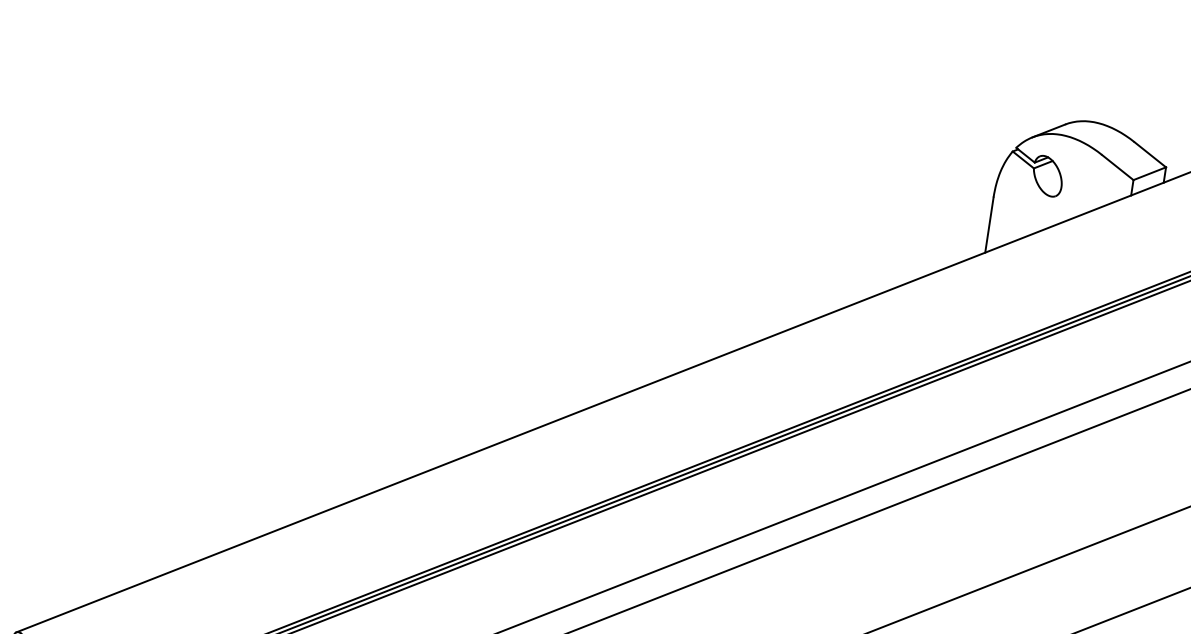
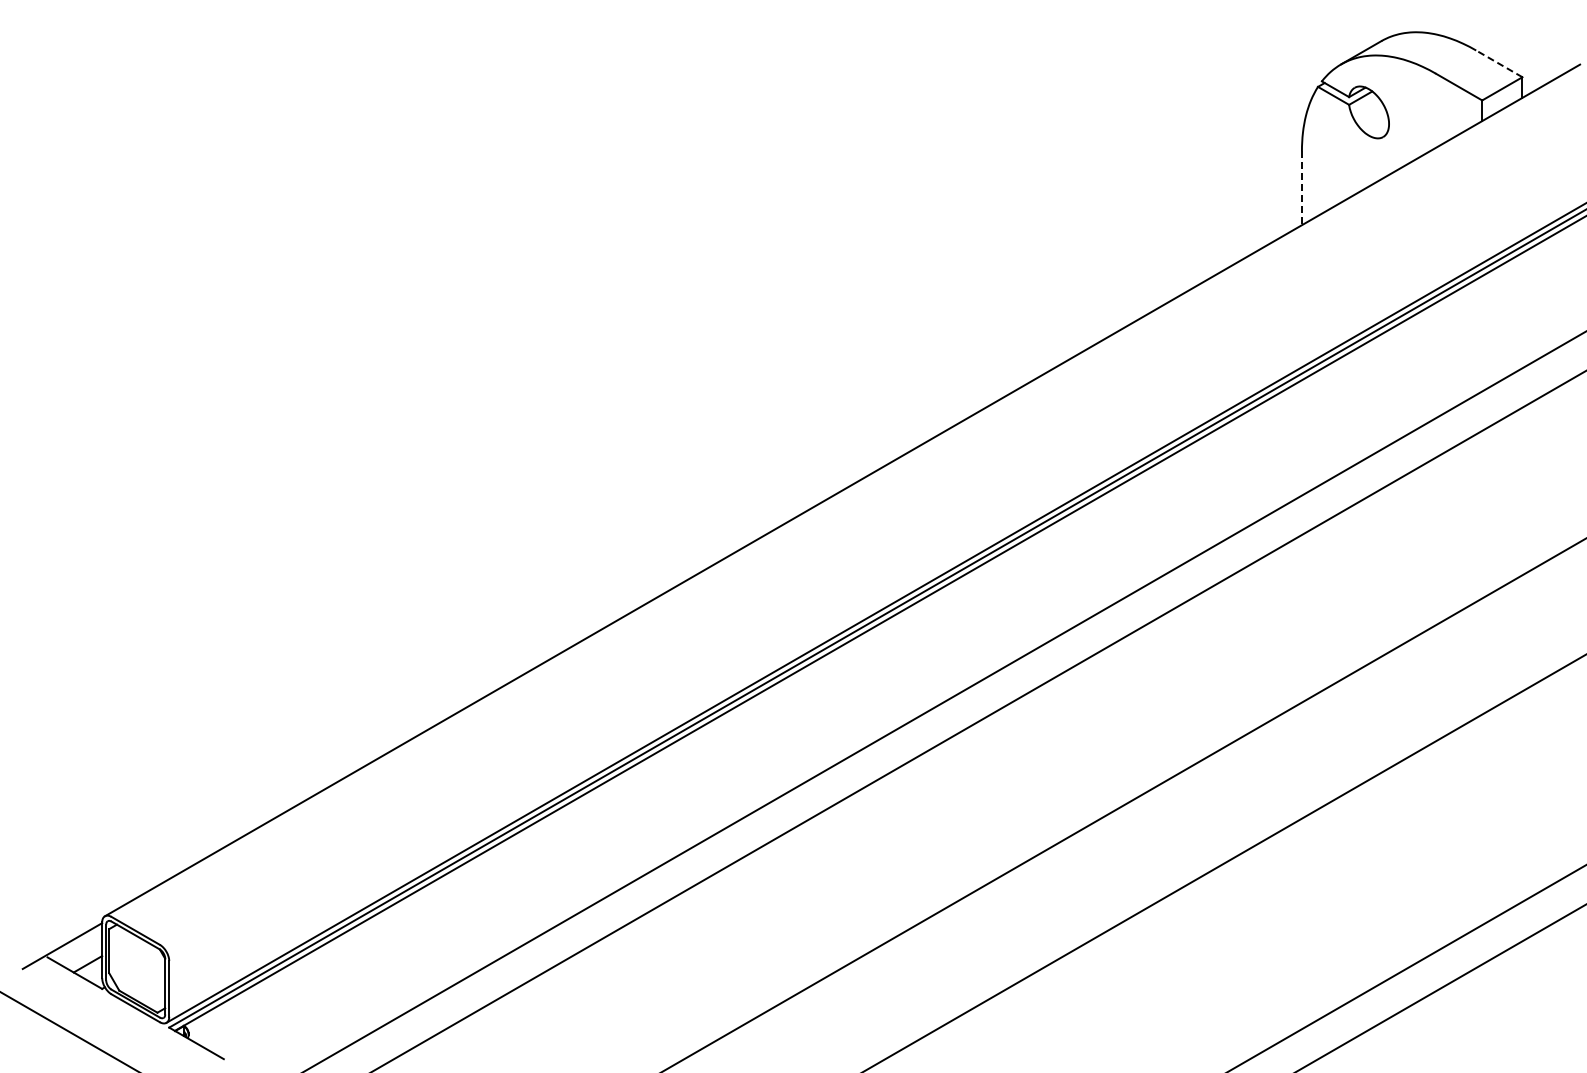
line: (1150, 154) -> (1499, 63), solid -> dashed
line: (989, 225) -> (1301, 188), solid -> dashed

